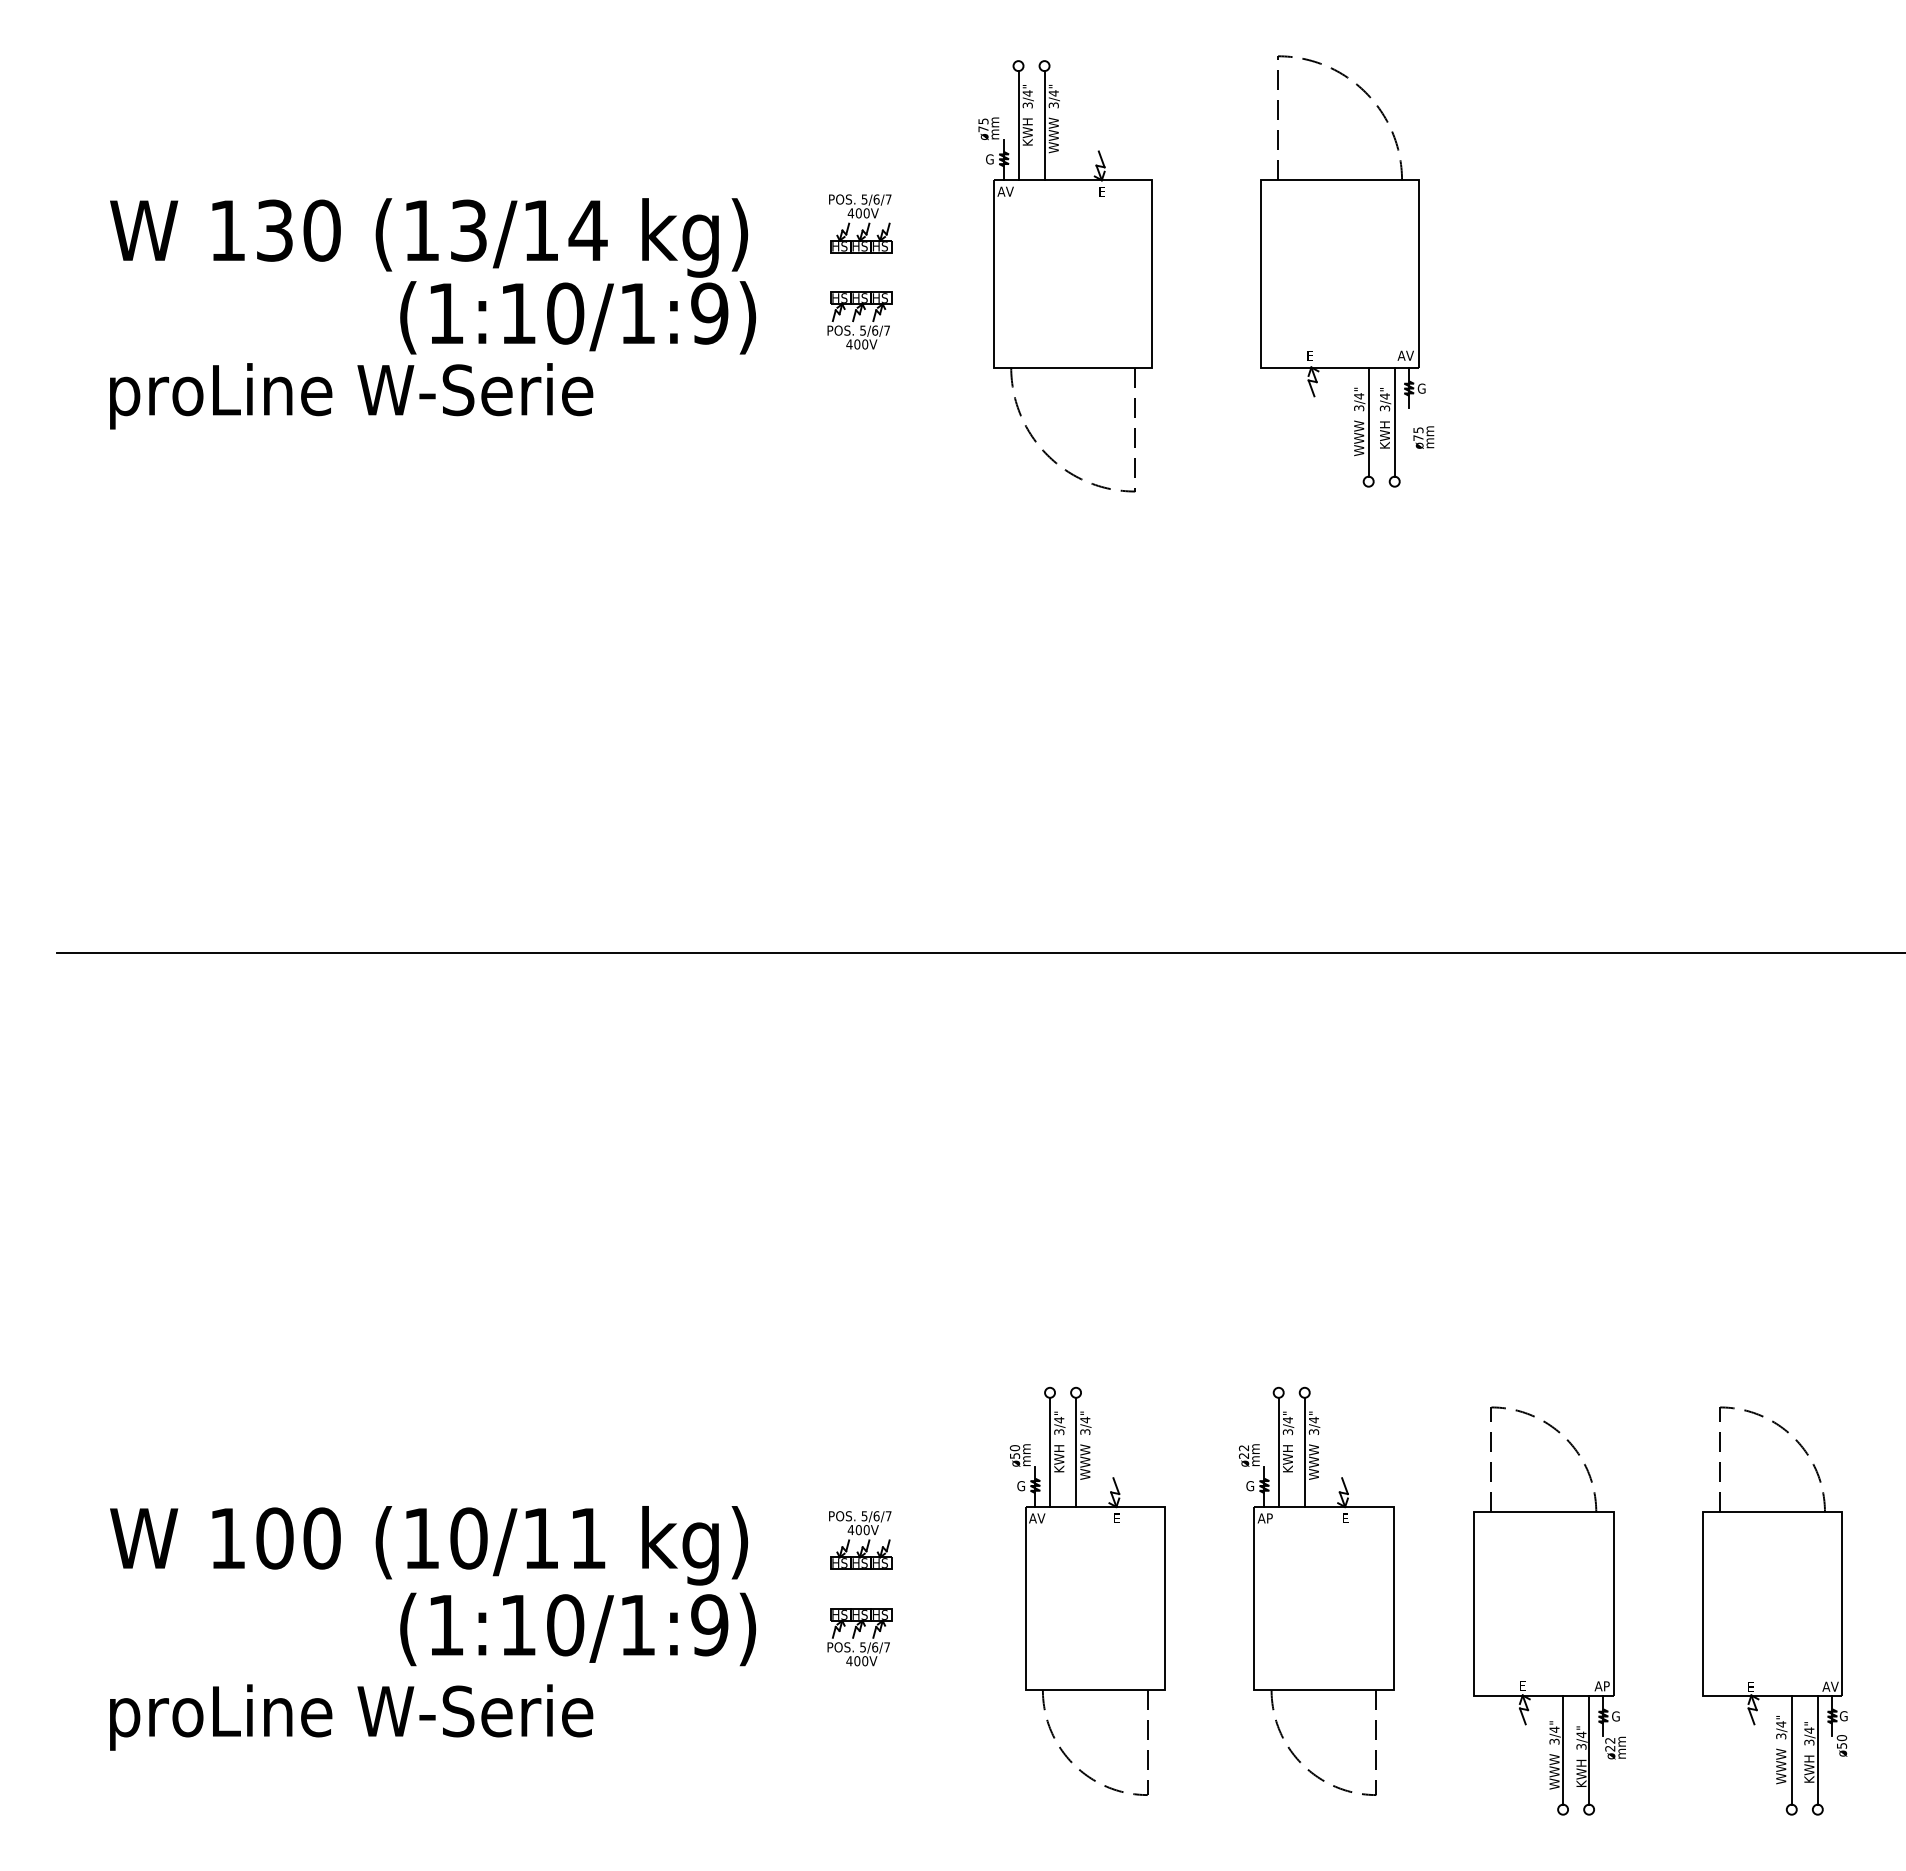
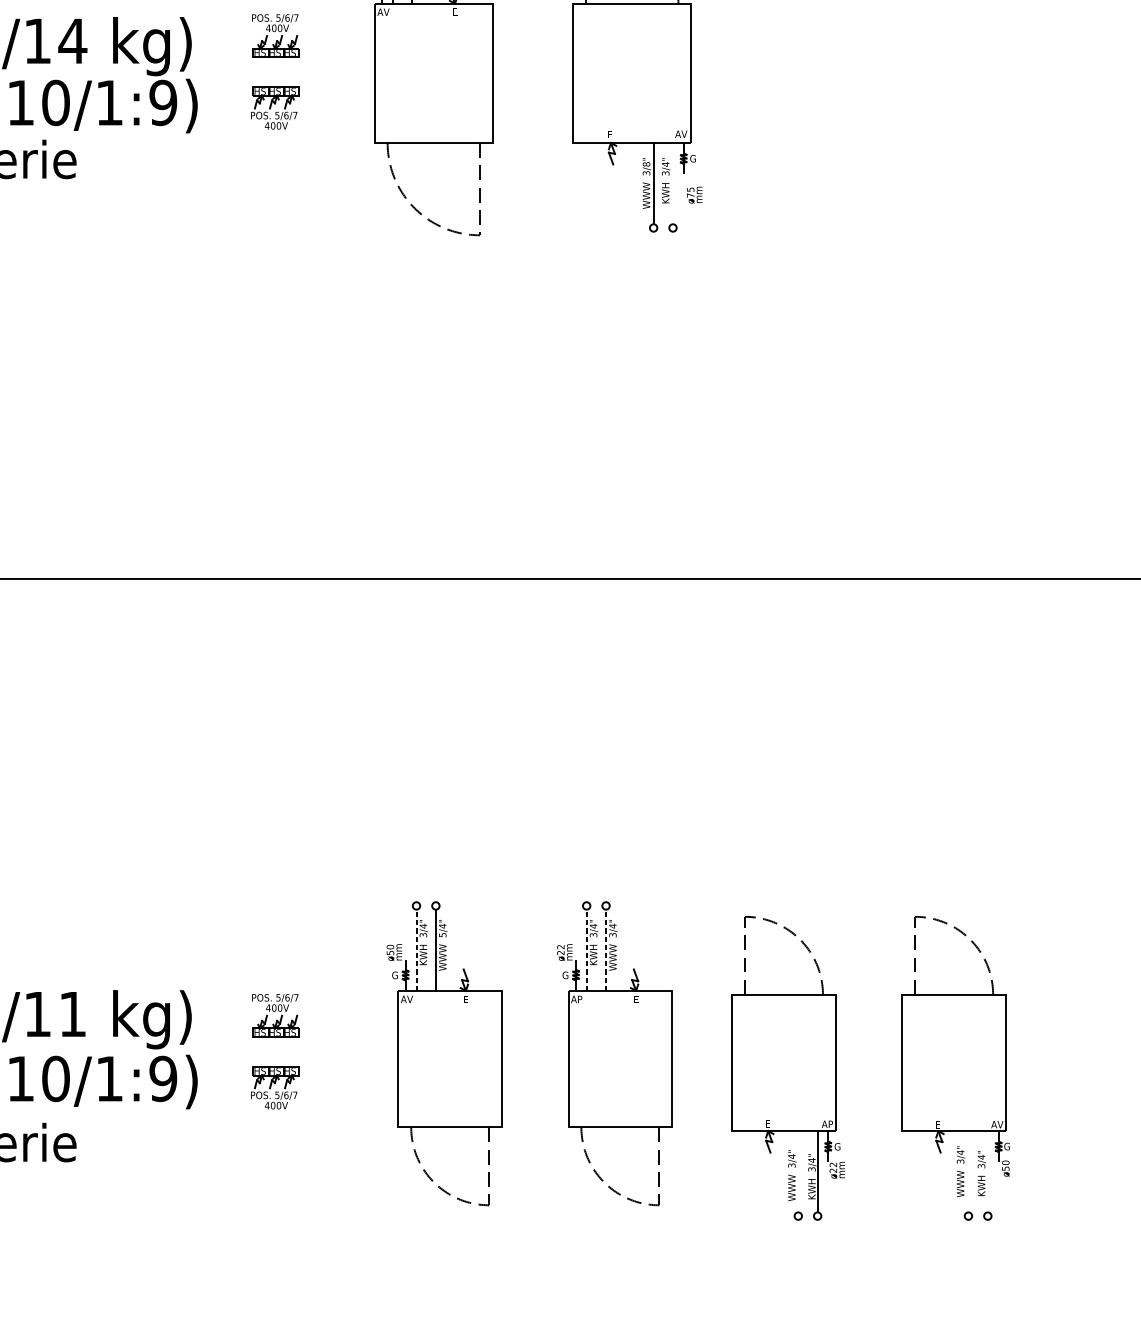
text: (1359, 396) -> (646, 164), 3/4" -> 3/8"
line: (1394, 421) -> (672, 183), removed
text: (1084, 1431) -> (442, 934), 3/4" -> 5/4"
line: (1050, 1452) -> (416, 950), solid -> dashed
line: (1278, 1452) -> (586, 950), solid -> dashed
line: (1304, 1452) -> (605, 950), solid -> dashed
line: (1563, 1749) -> (798, 1171), removed
line: (1791, 1749) -> (968, 1171), removed
line: (1817, 1749) -> (987, 1171), removed

